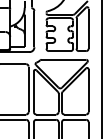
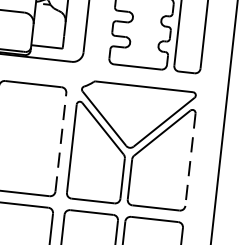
line: (28, 89) -> (60, 142), solid -> dashed
line: (88, 91) -> (190, 161), solid -> dashed

